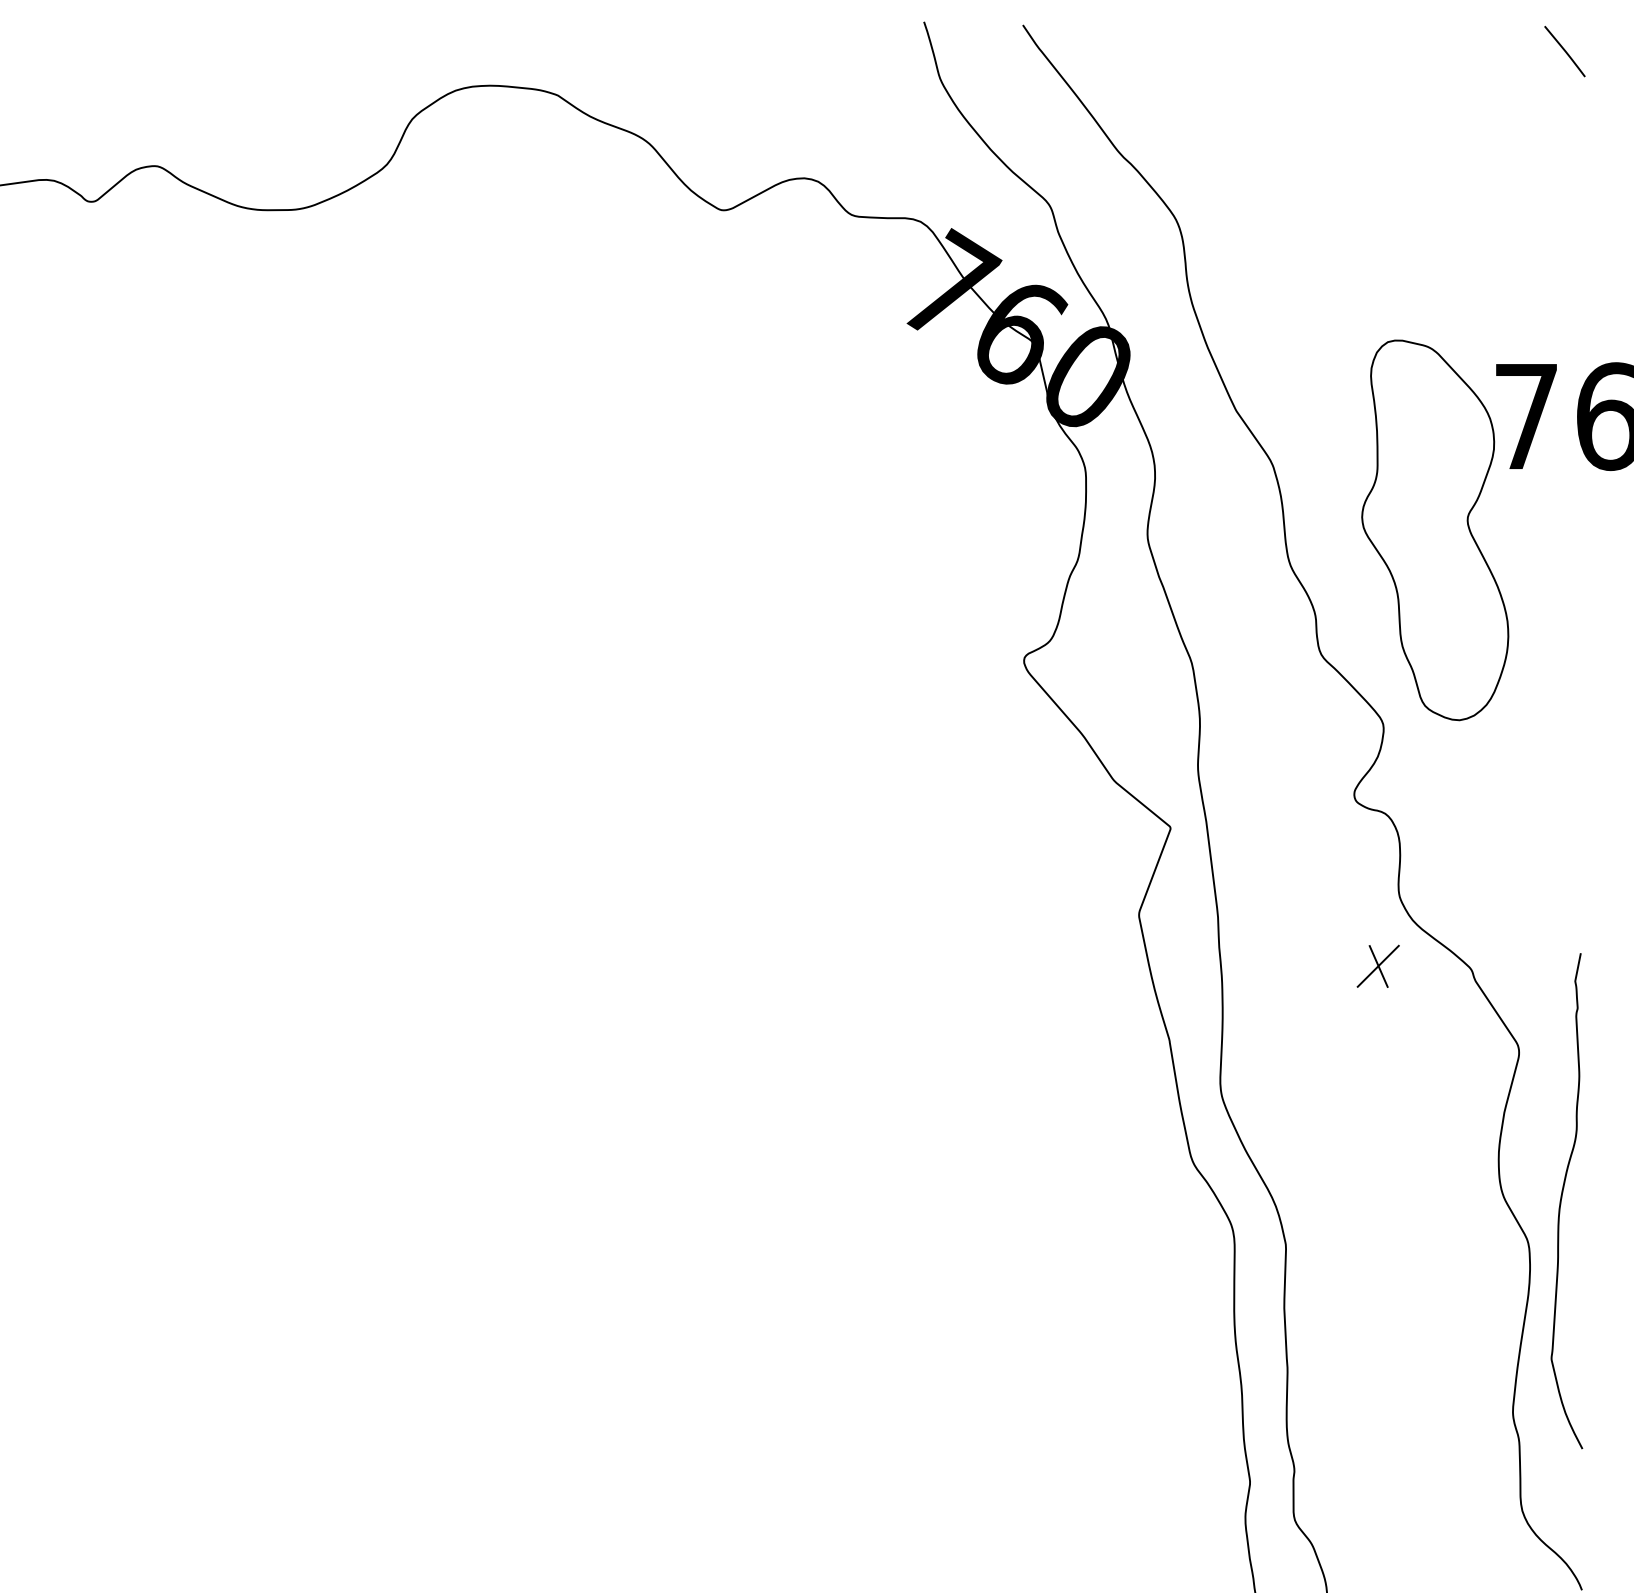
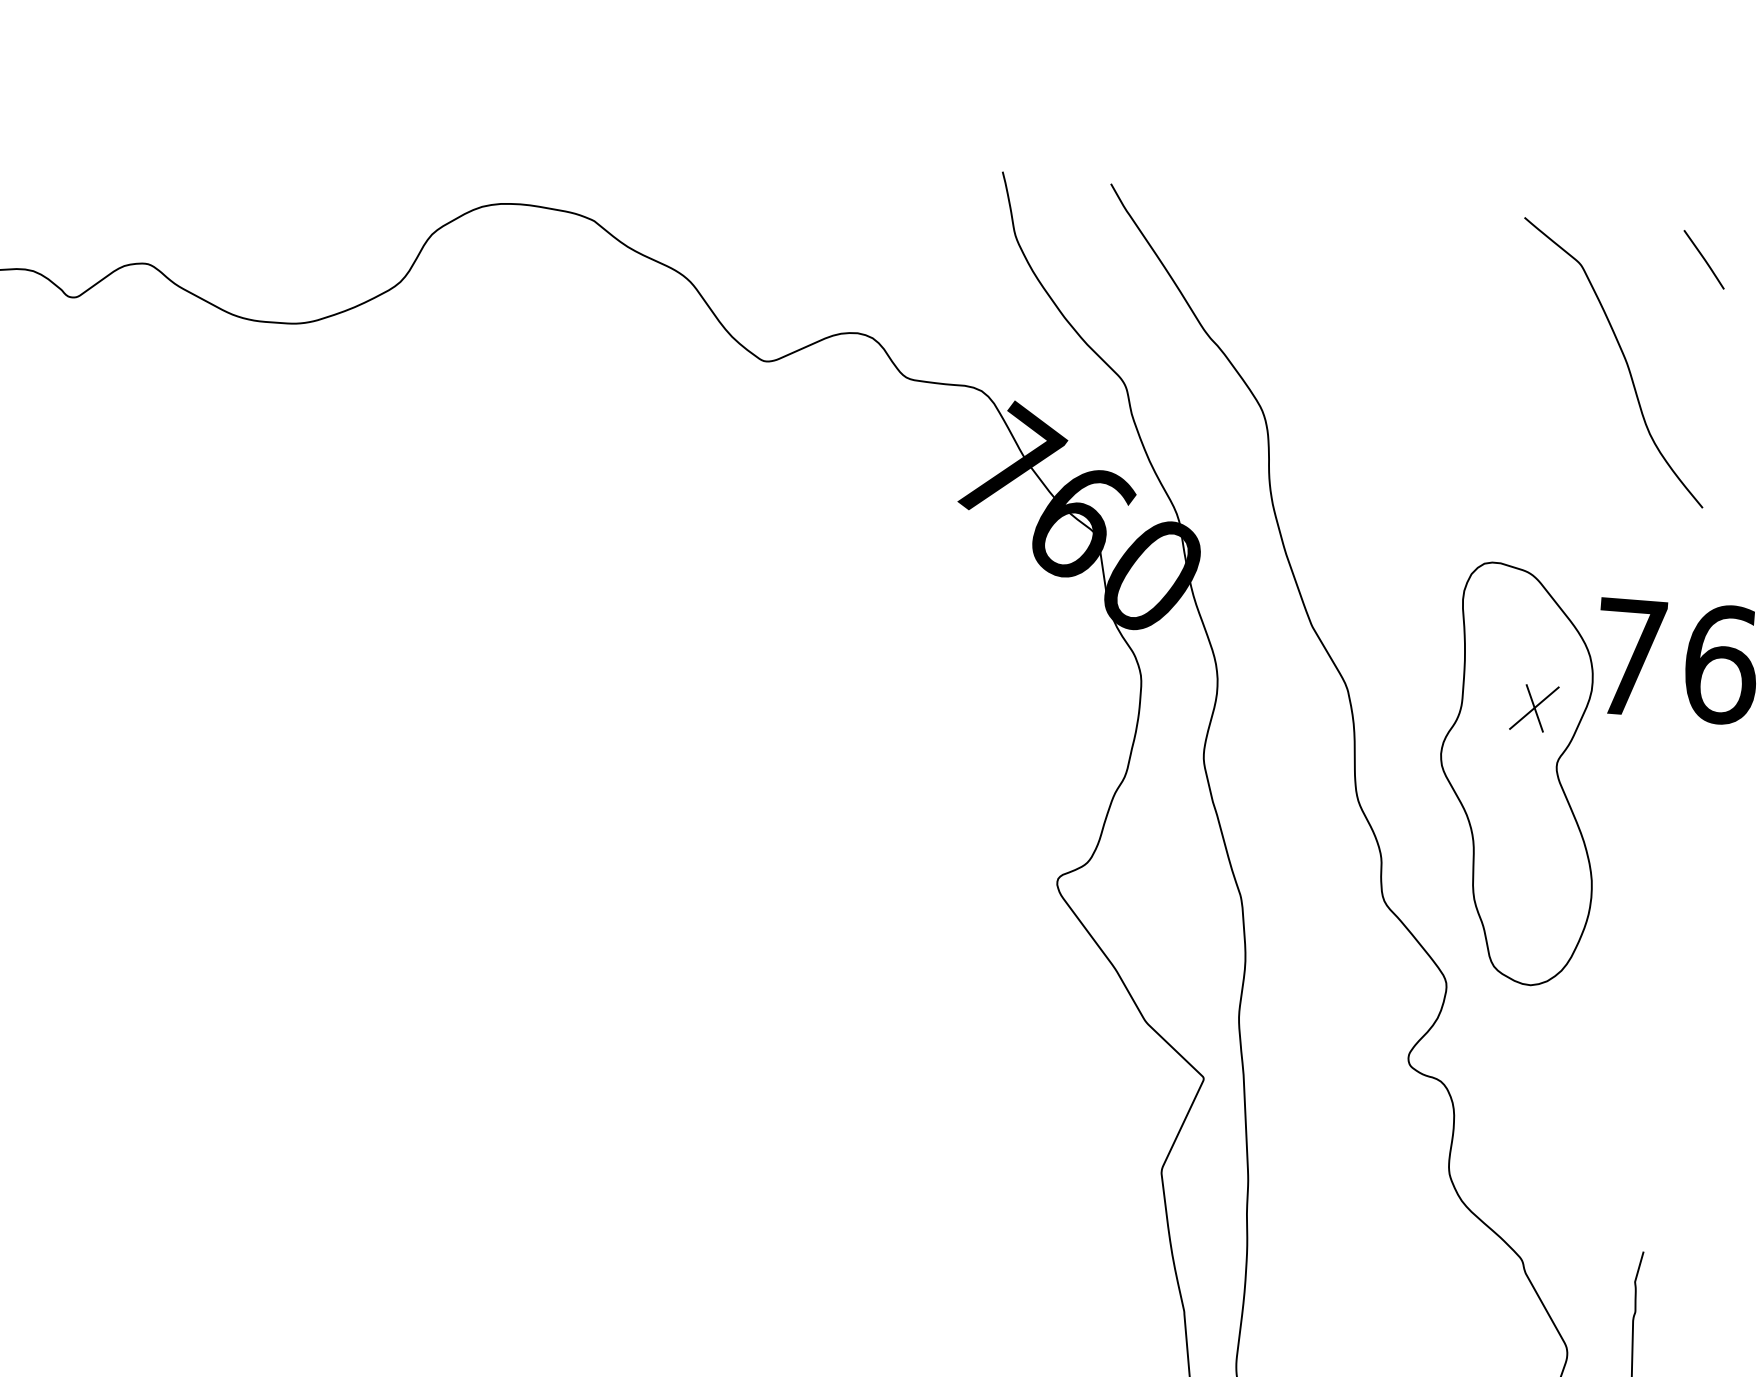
curve: (1498, 145) -> (1623, 357), added
part: (1377, 965) -> (1533, 707), moved

